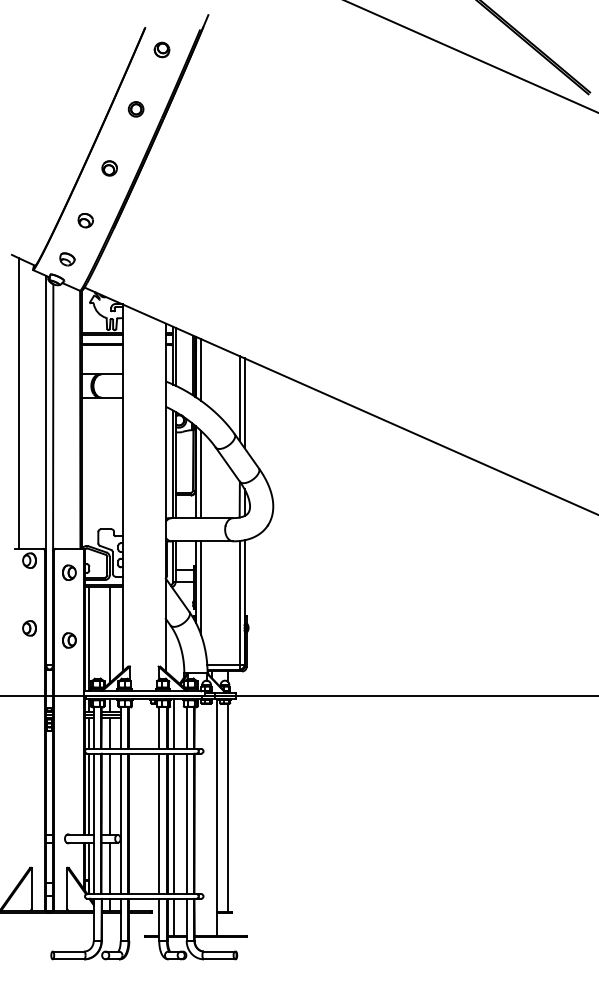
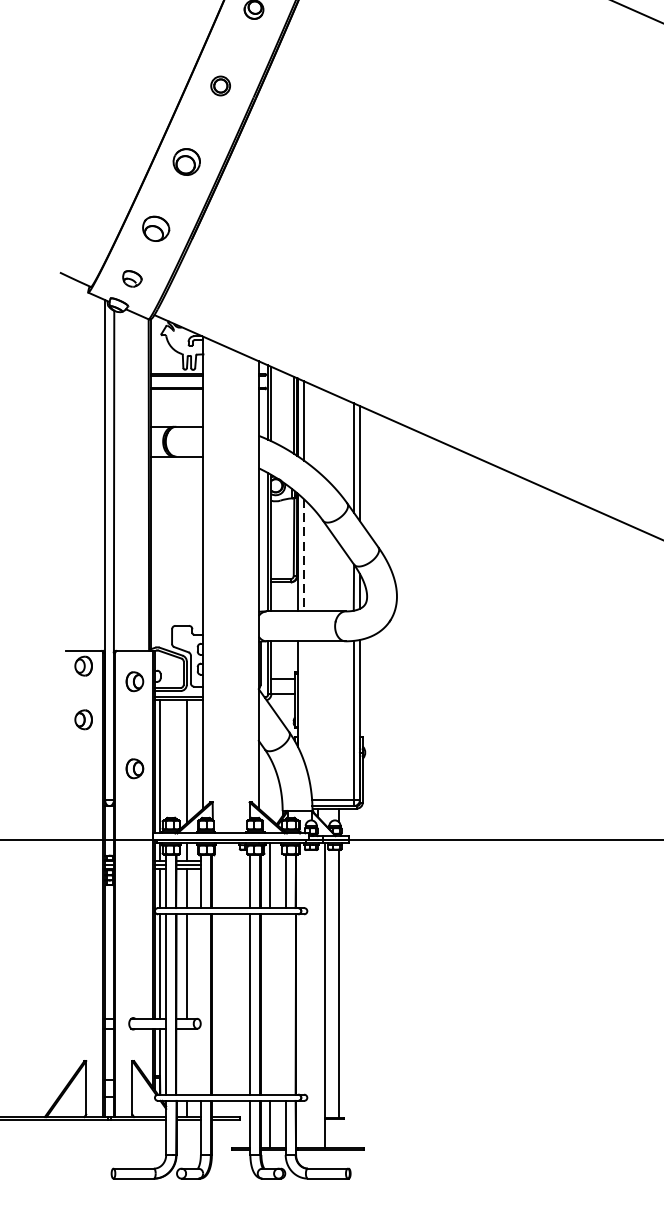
part: (109, 168) -> (186, 162), size x1.4
part: (85, 220) -> (155, 228), size x1.4
line: (18, 403) -> (69, 464), removed
line: (200, 474) -> (303, 555), solid -> dashed
line: (200, 587) -> (303, 700), removed
part: (29, 628) -> (83, 719), moved
line: (120, 823) -> (200, 1004), removed
line: (174, 823) -> (270, 1004), removed
line: (186, 823) -> (285, 1004), removed
line: (109, 868) -> (186, 1061), removed

